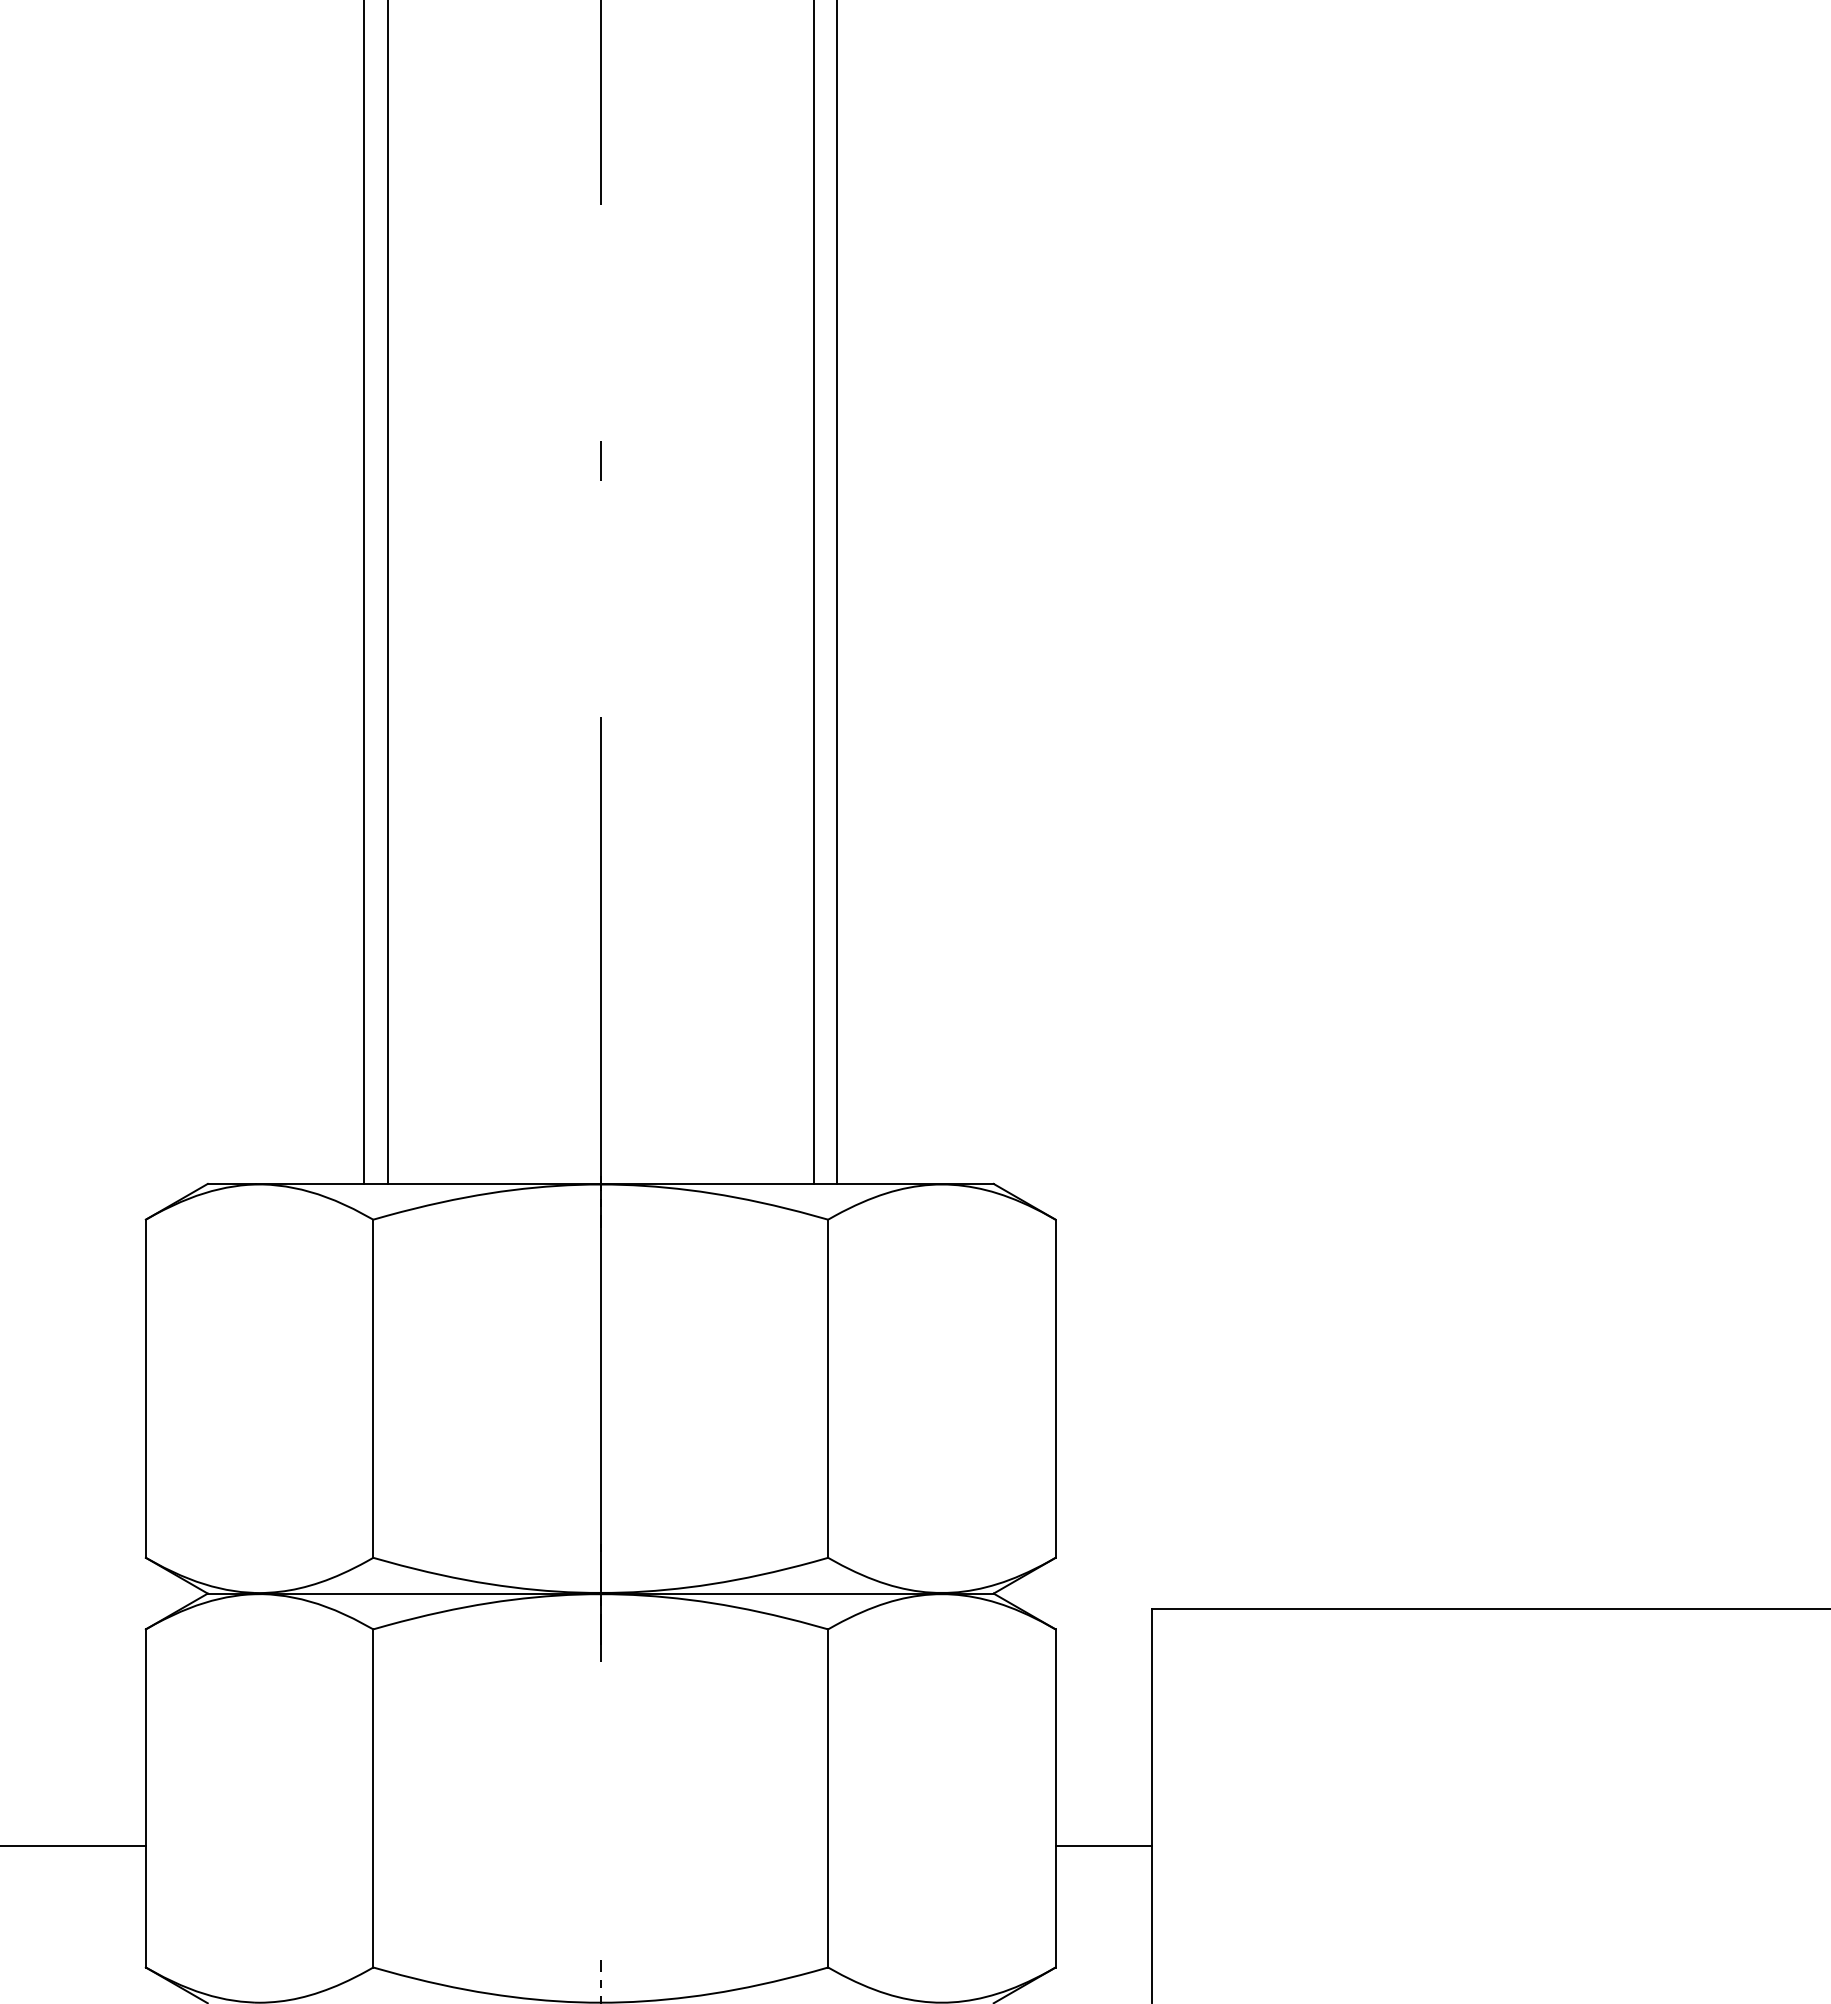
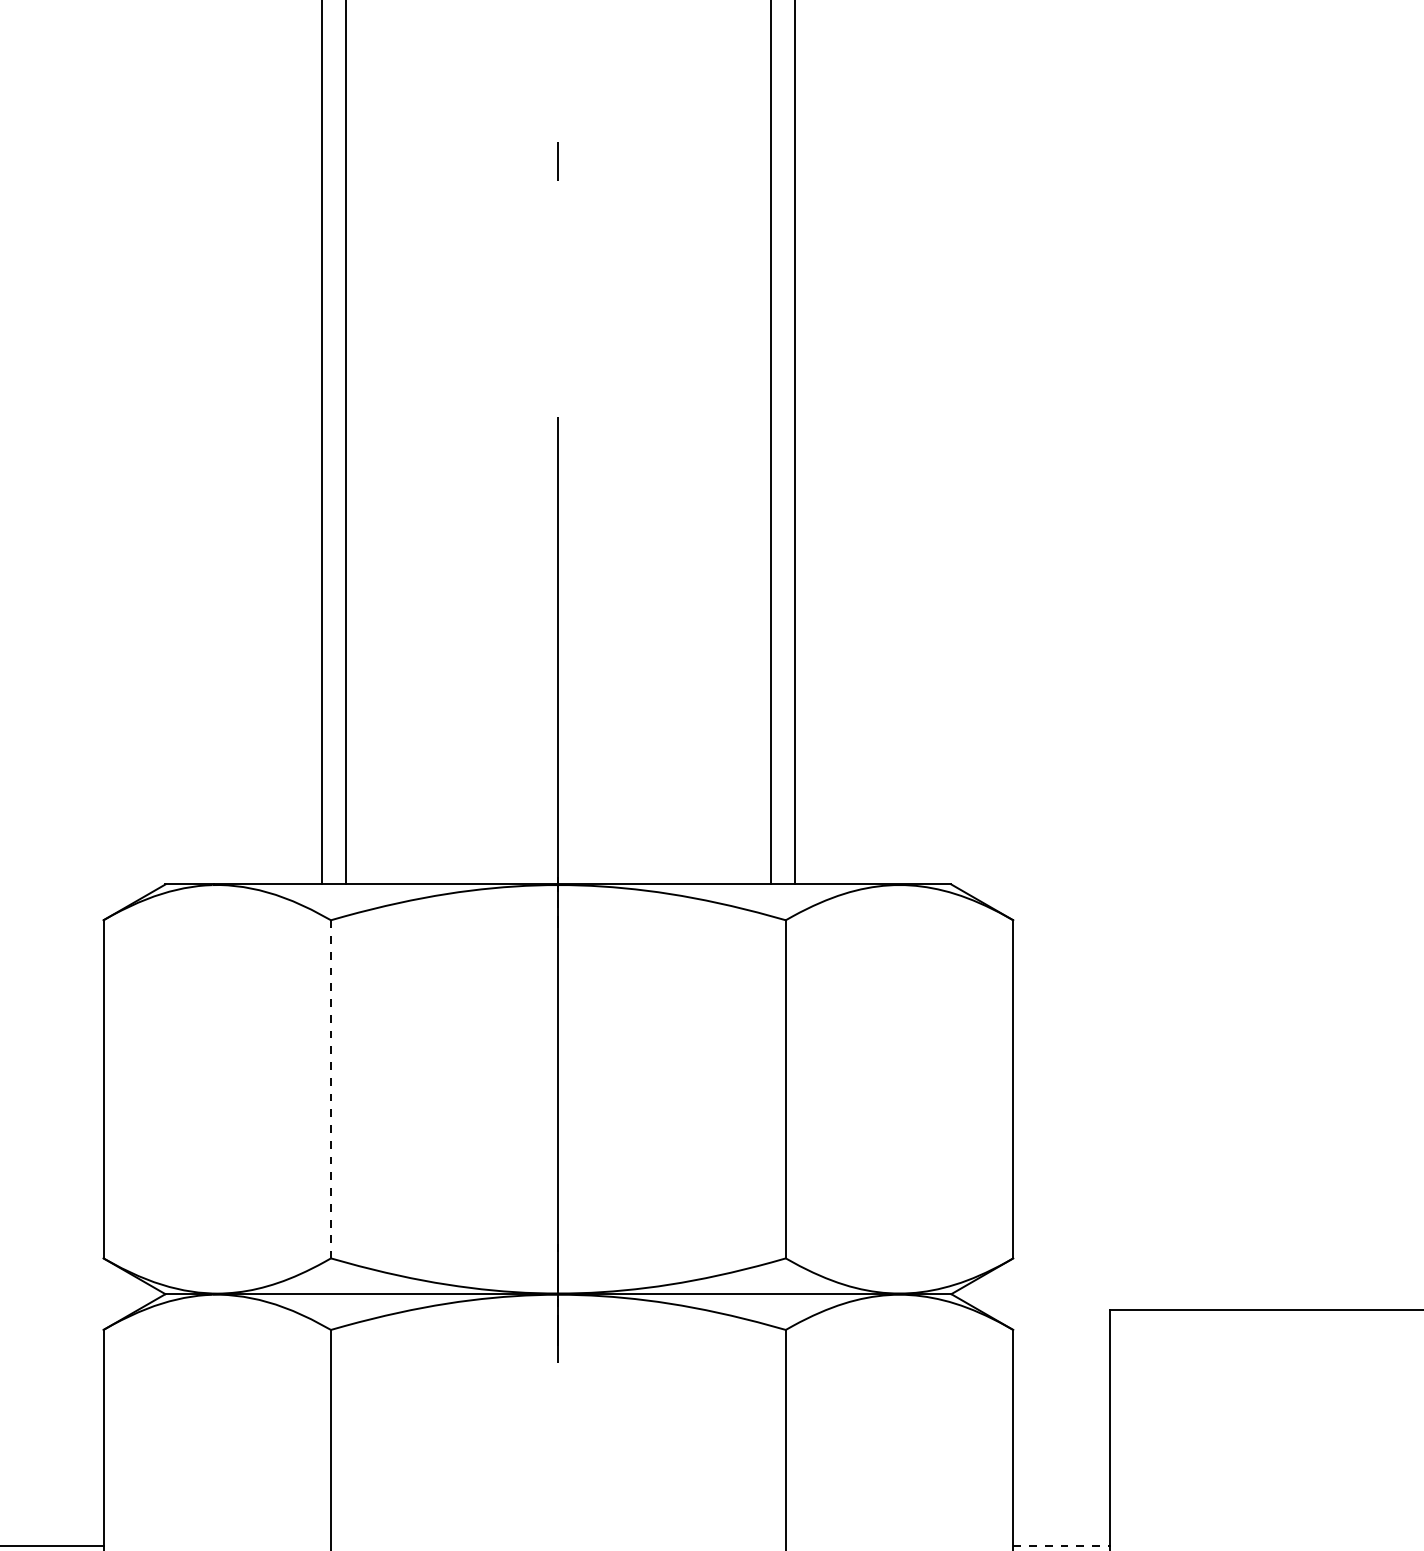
line: (373, 1389) -> (331, 1090), solid -> dashed
line: (1104, 1845) -> (1062, 1546), solid -> dashed

